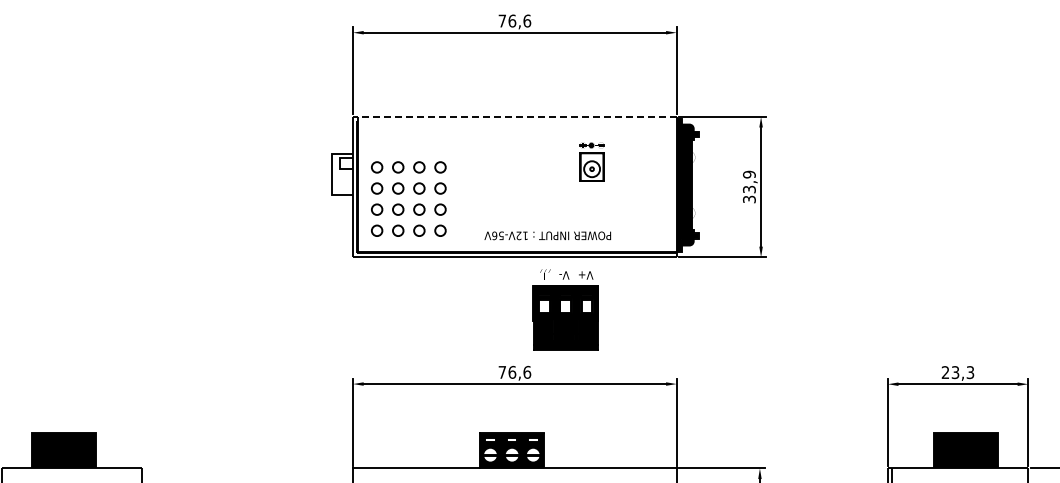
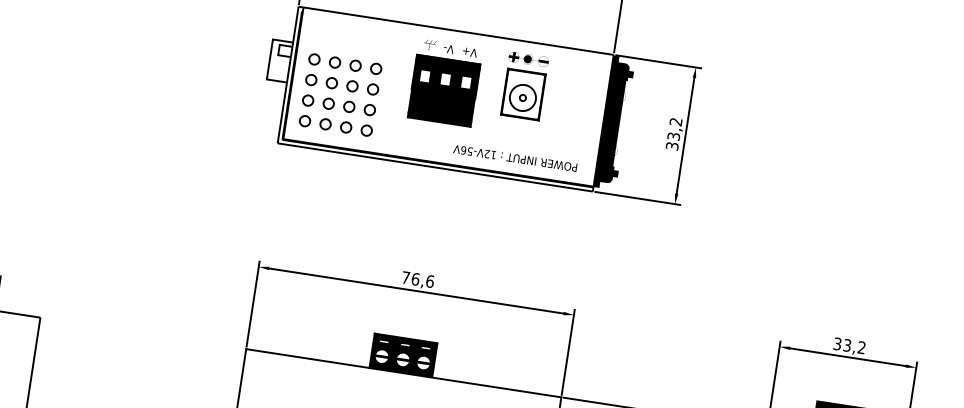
line: (516, 116) -> (457, 30), dashed -> solid
part: (591, 161) -> (524, 85), size x1.67
text: (749, 174) -> (676, 121), 33,9 -> 33,2
text: (547, 235) -> (515, 158), moved
part: (565, 309) -> (444, 82), moved
text: (957, 372) -> (849, 345), 23,3 -> 33,2

